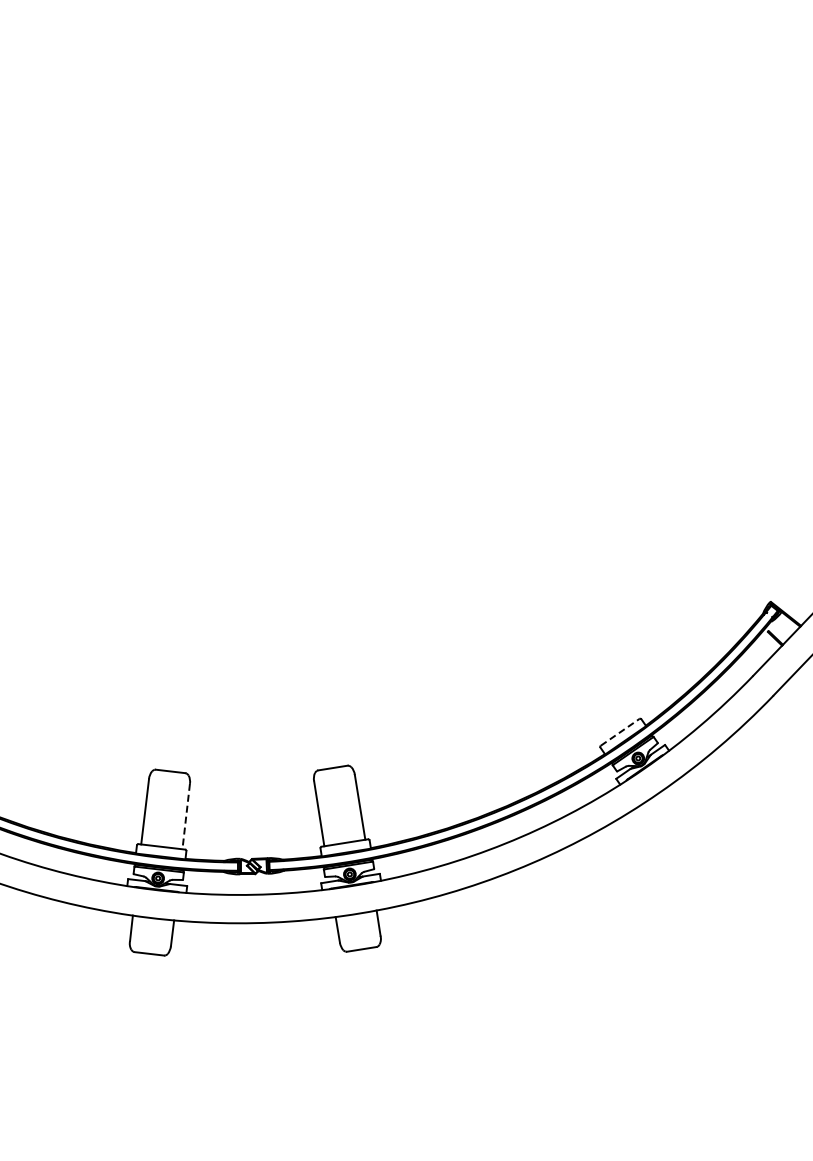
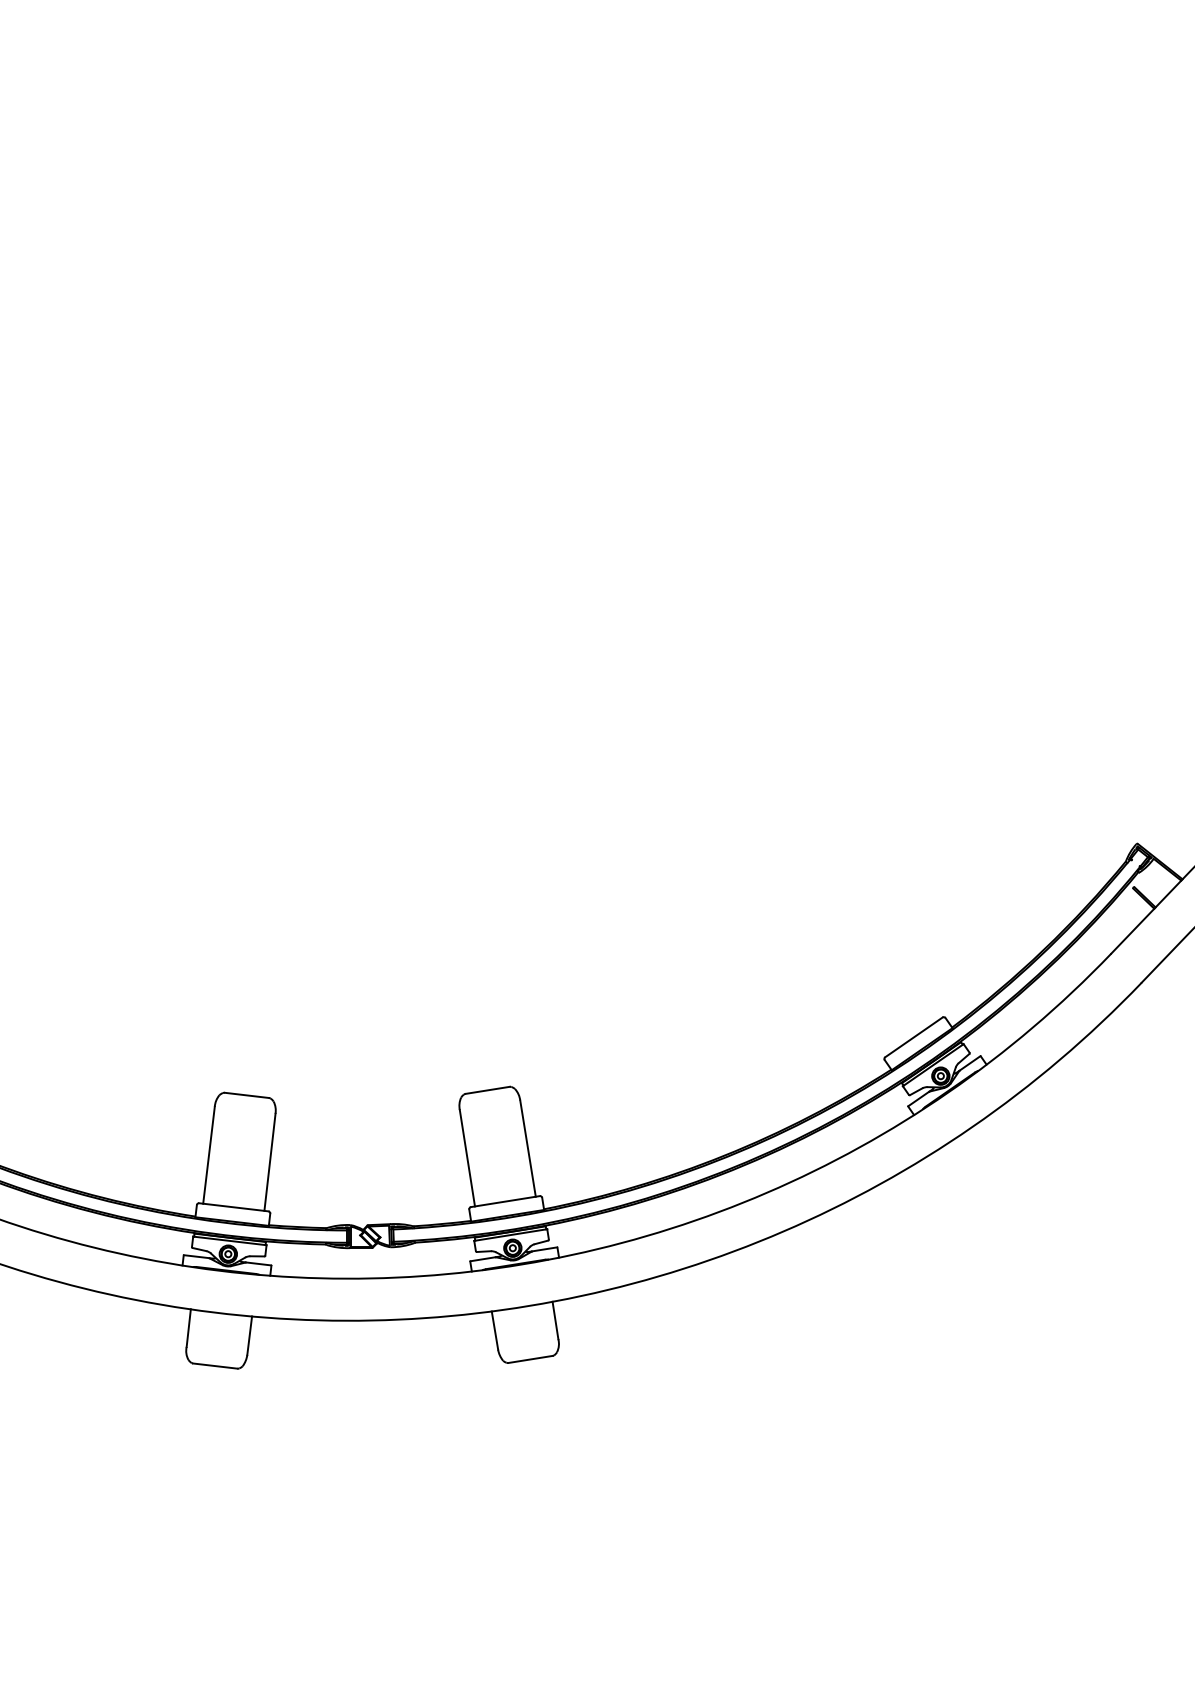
line: (620, 732) -> (914, 1037), dashed -> solid
line: (186, 816) -> (270, 1162), dashed -> solid

